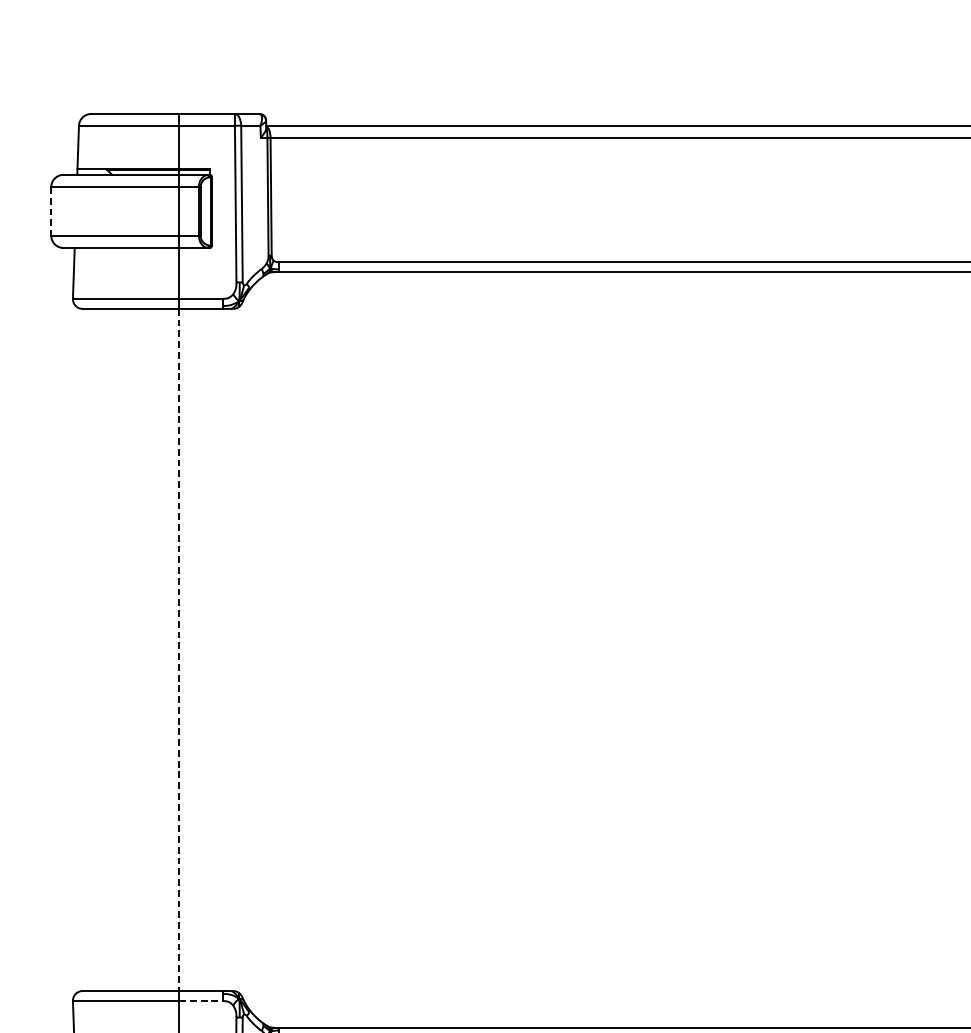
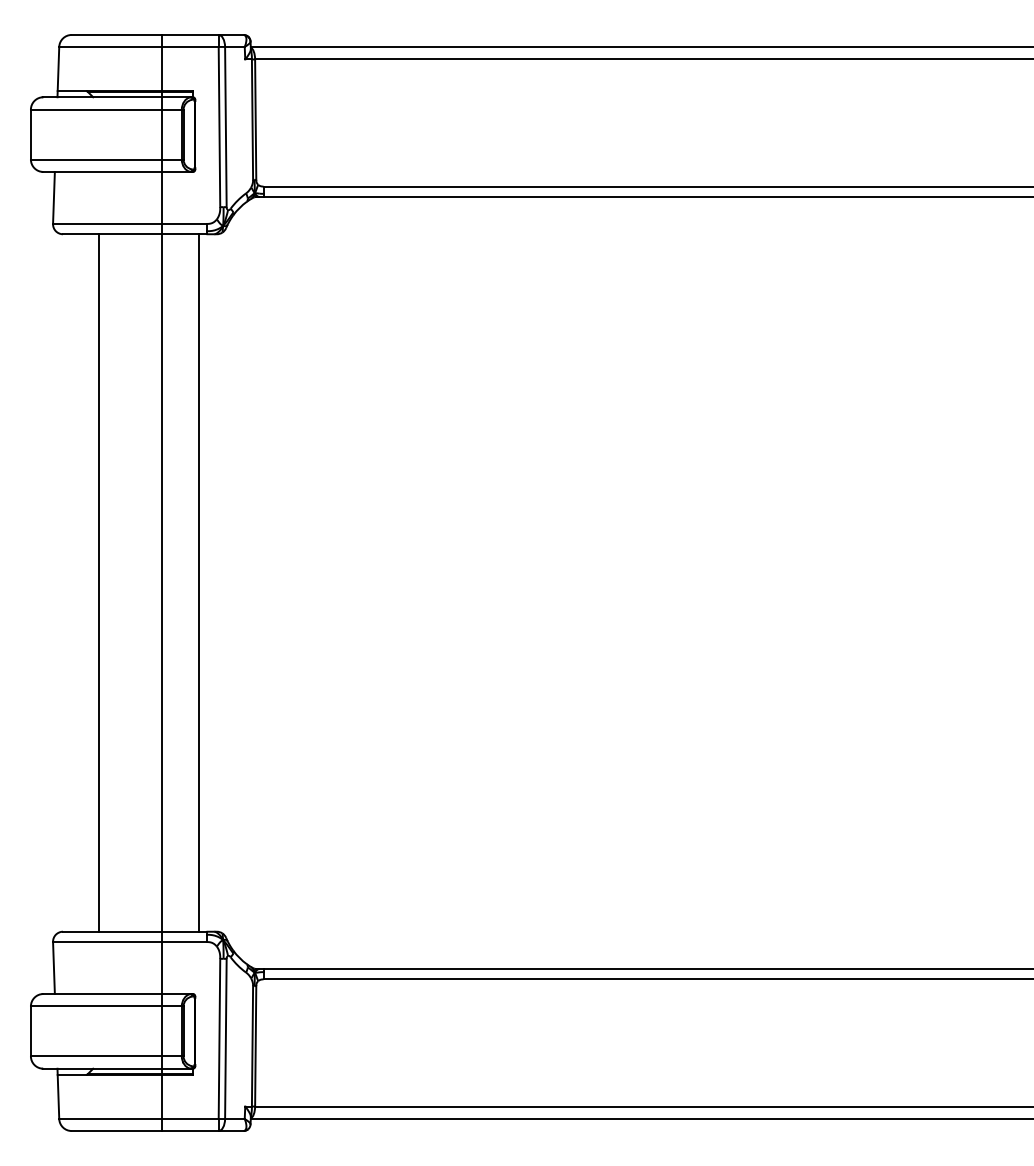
line: (50, 211) -> (30, 134), dashed -> solid
line: (118, 649) -> (99, 582), added
line: (179, 649) -> (161, 582), dashed -> solid
line: (216, 649) -> (199, 582), added
line: (201, 1001) -> (184, 942), dashed -> solid

